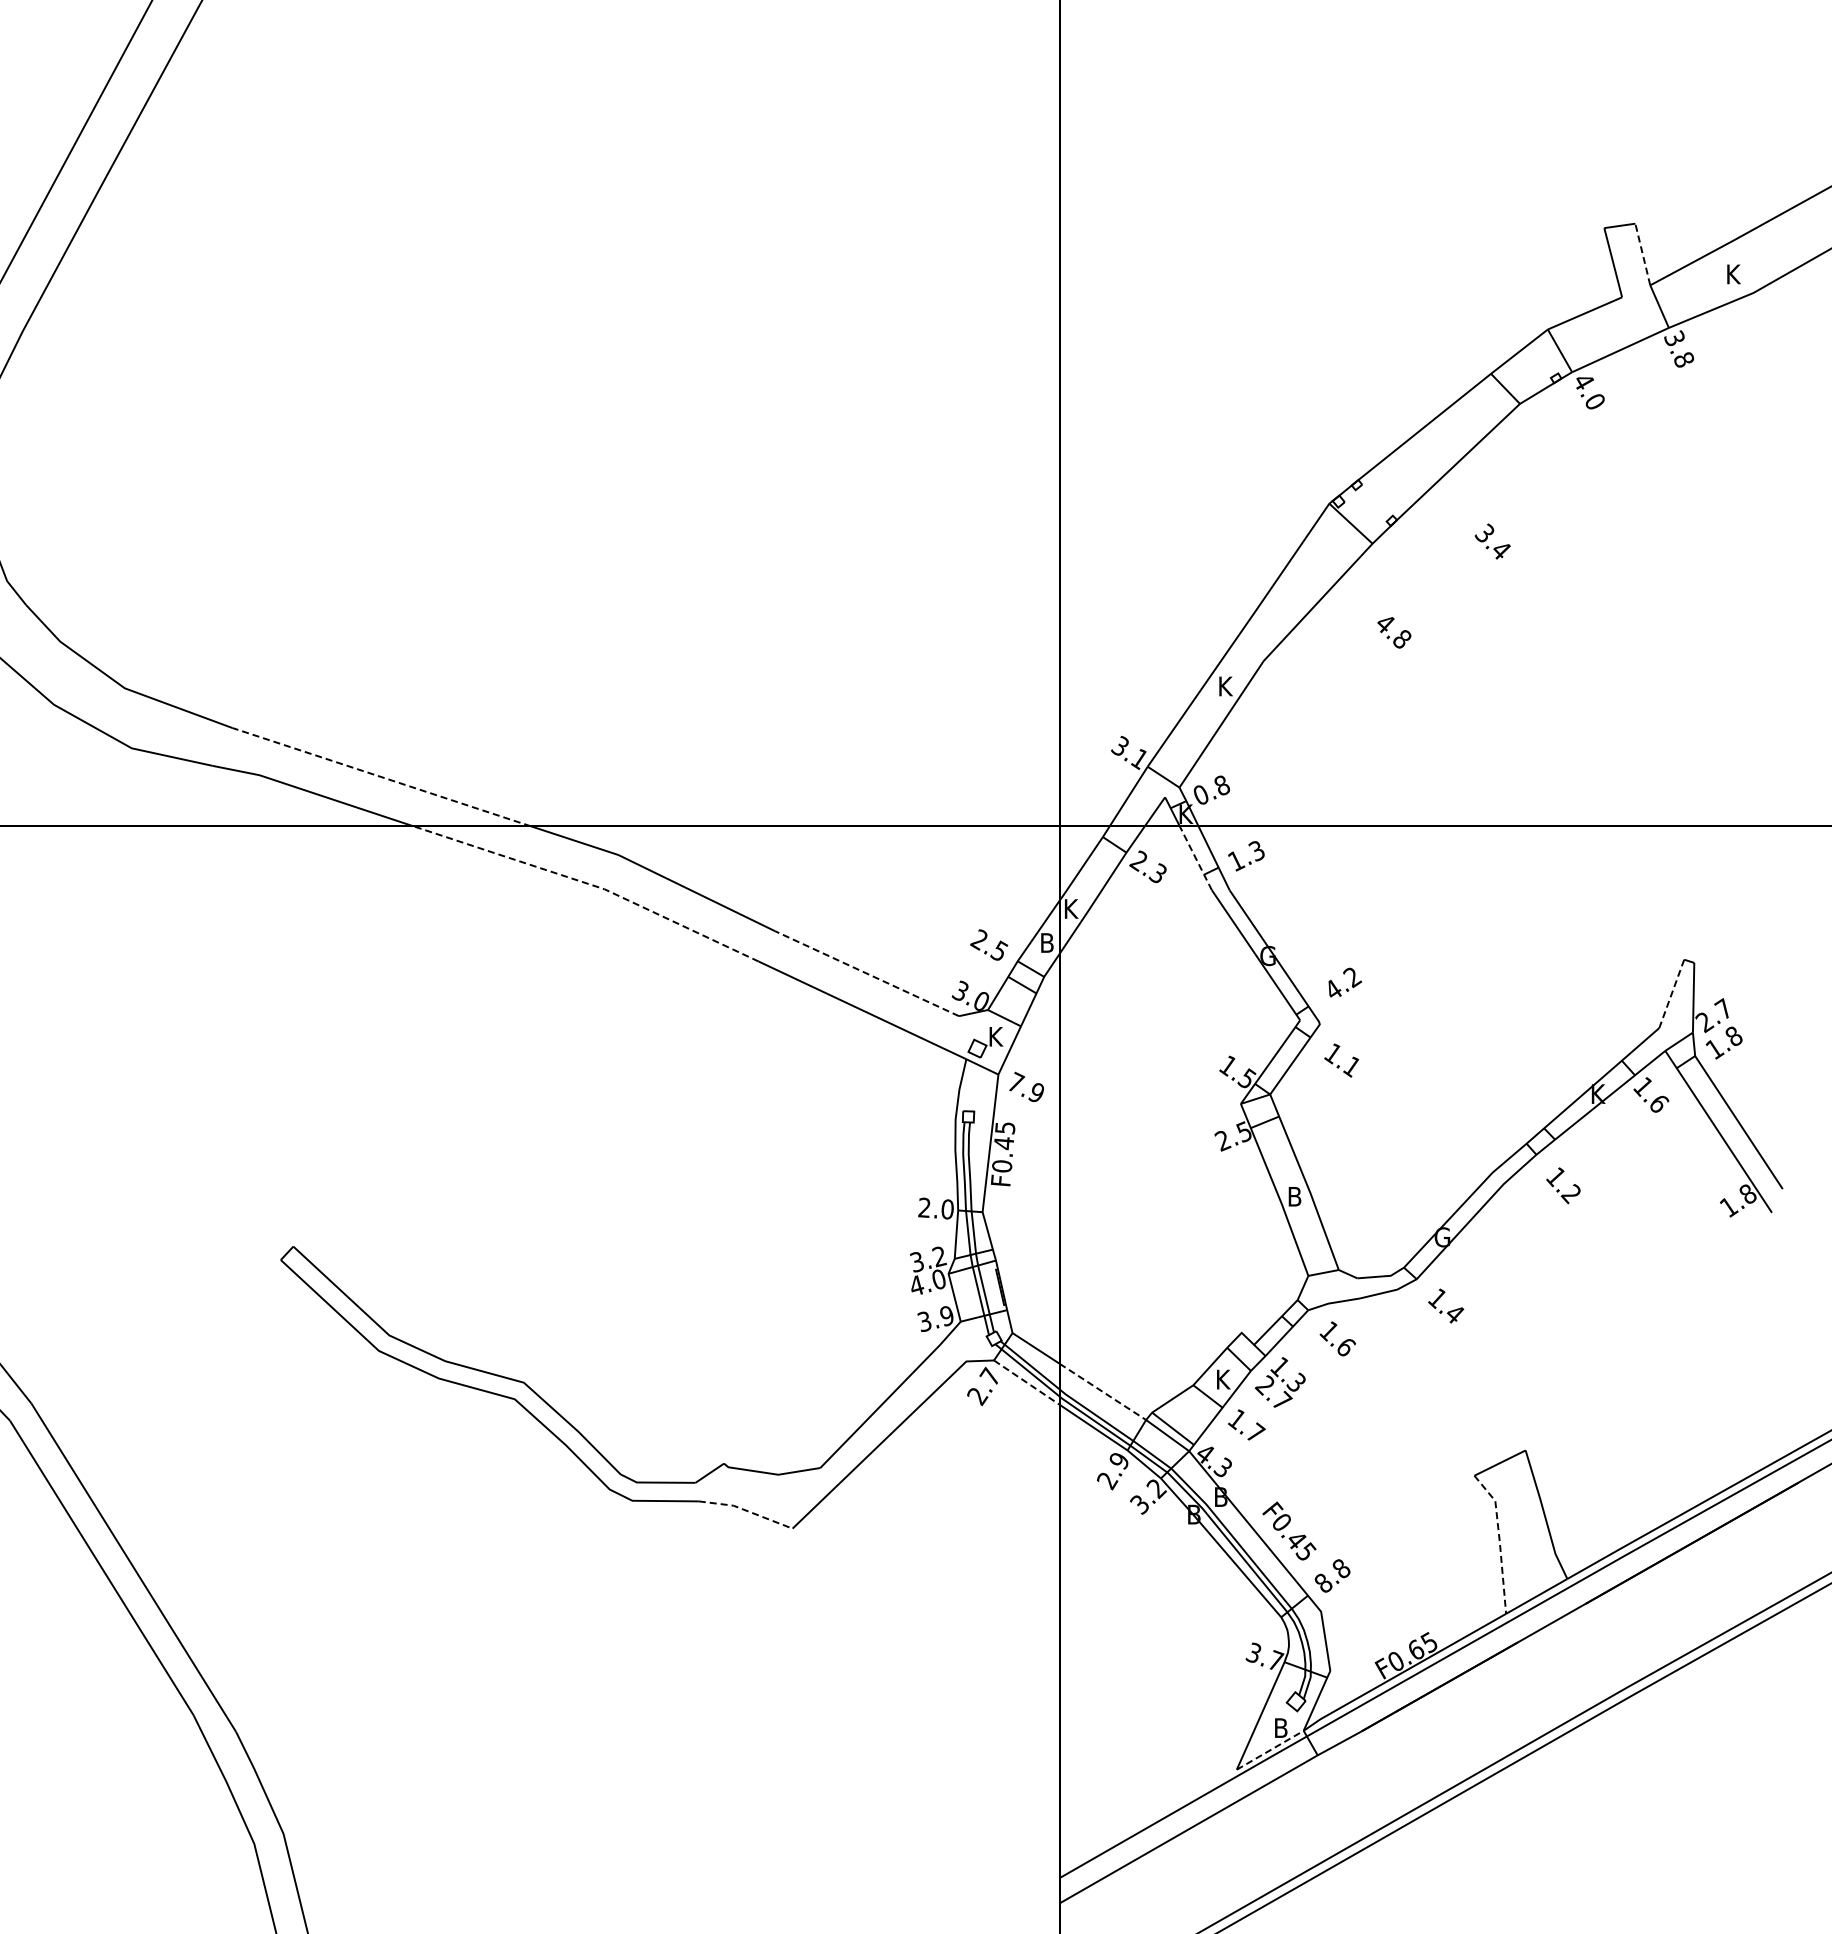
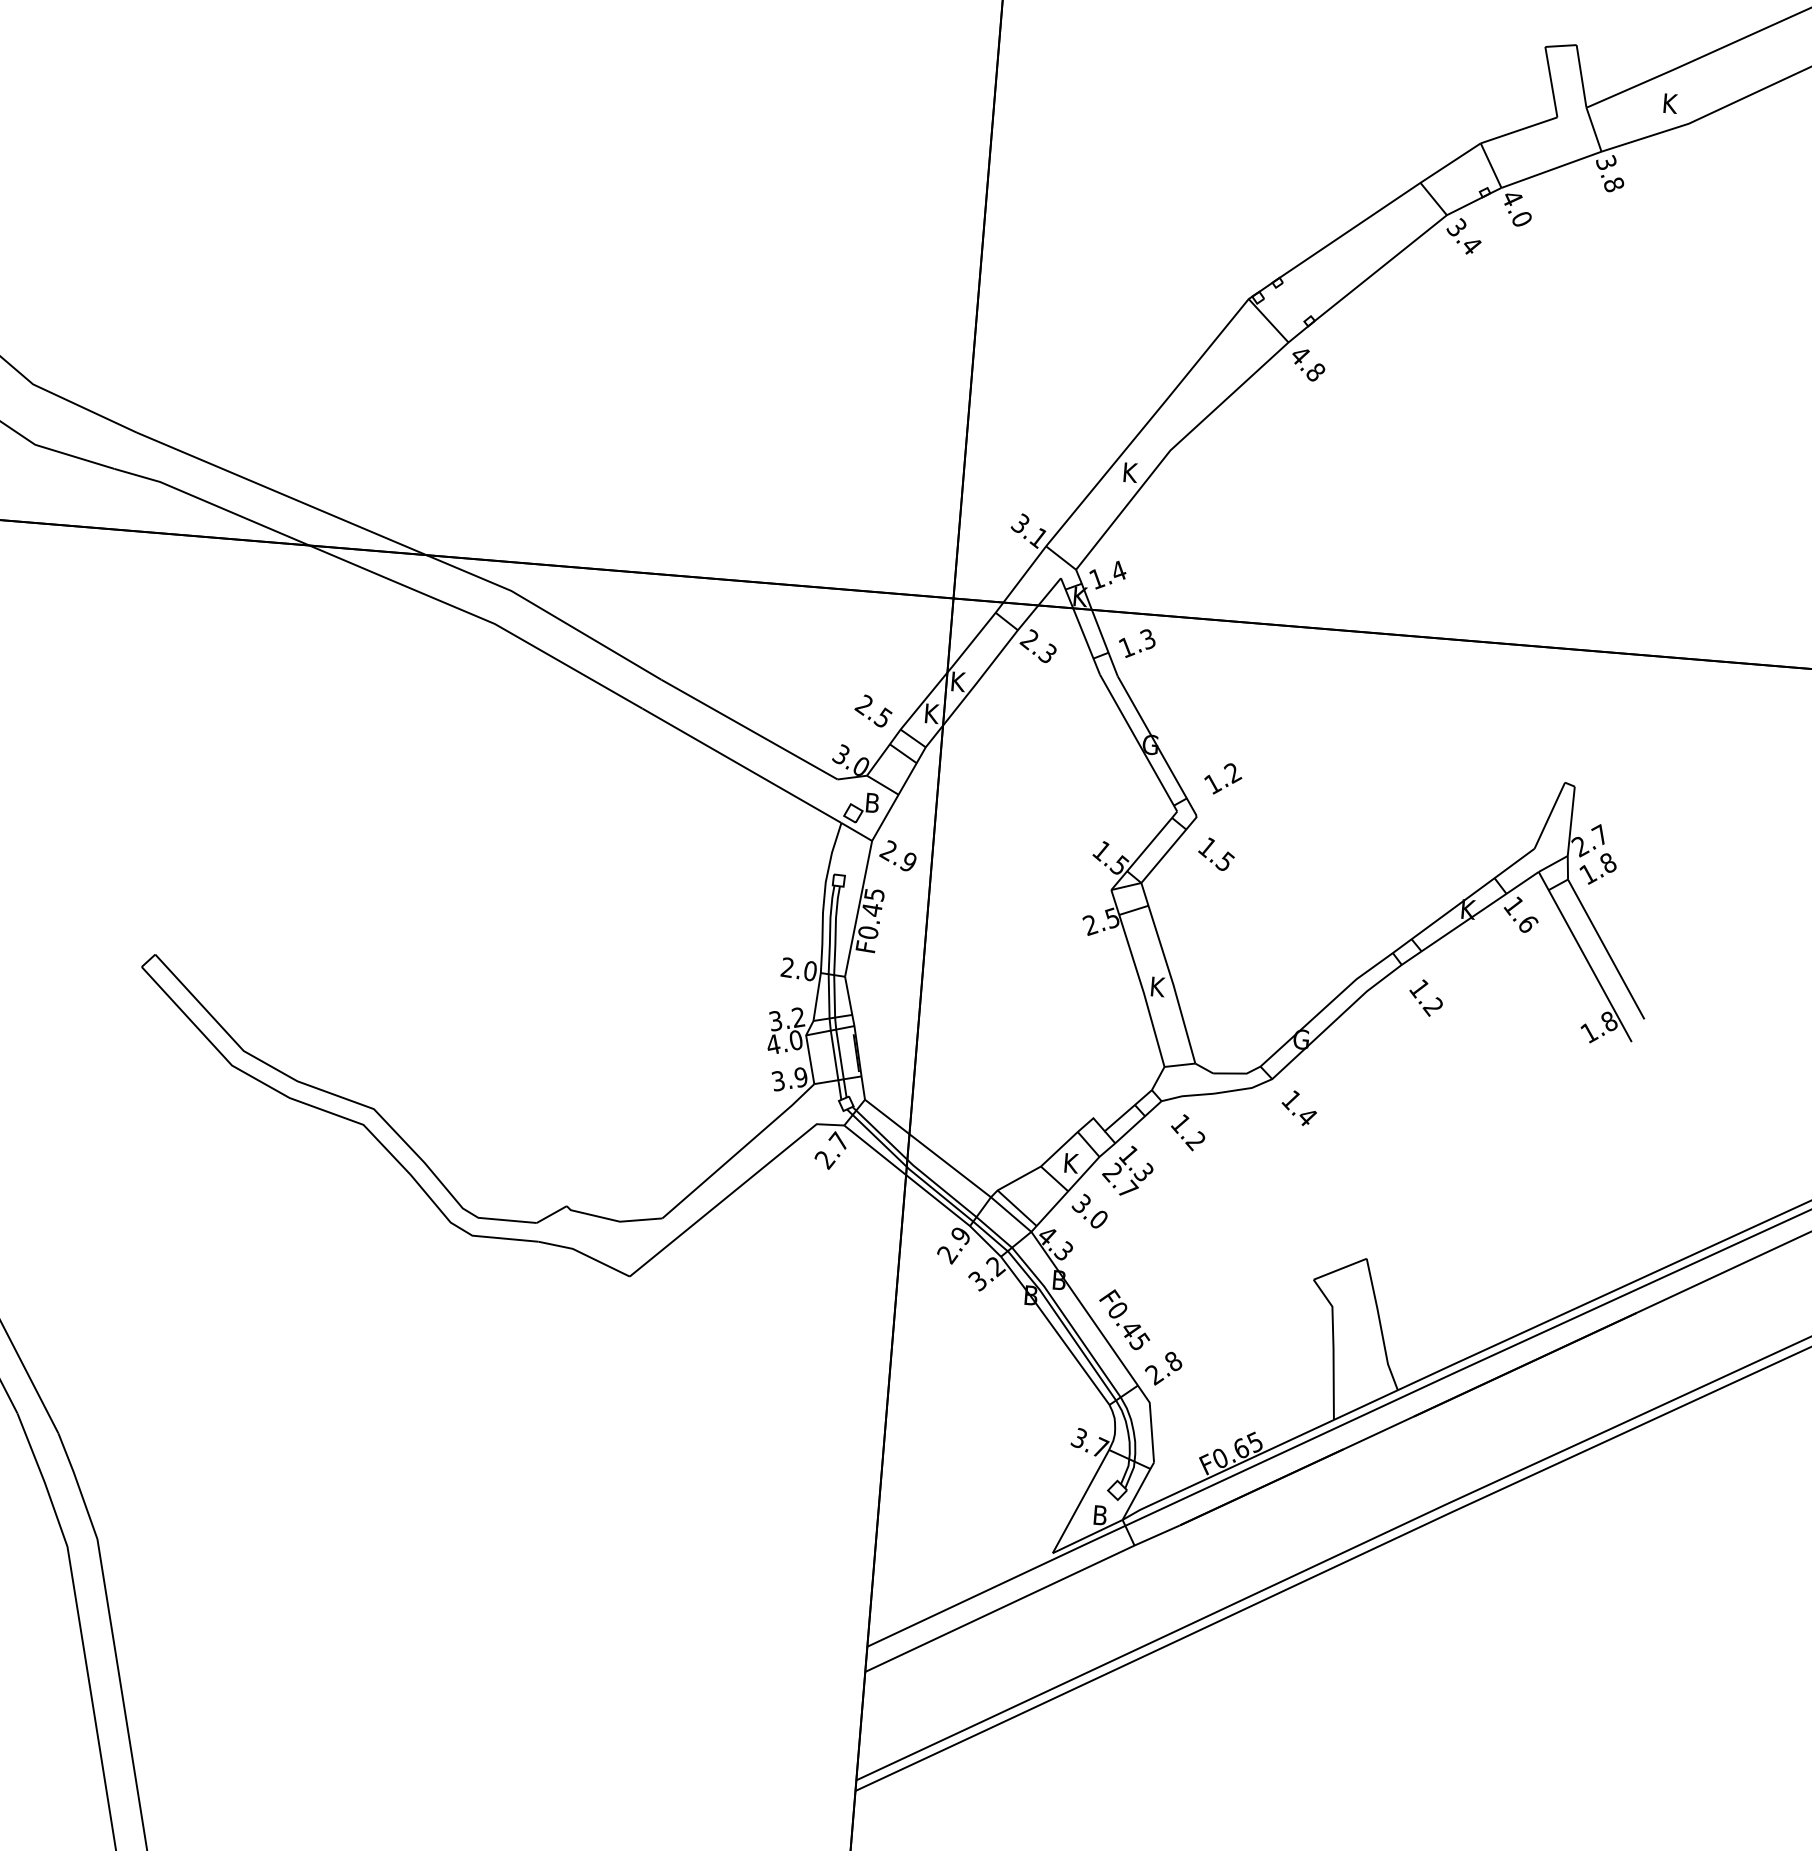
line: (1642, 254) -> (1581, 76), dashed -> solid
text: (1492, 541) -> (1463, 236), moved
text: (1394, 632) -> (1308, 365), moved
line: (382, 777) -> (282, 494), dashed -> solid
text: (1211, 790) -> (1107, 575), 0.8 -> 1.4
line: (1195, 858) -> (1086, 641), dashed -> solid
line: (589, 884) -> (480, 617), dashed -> solid
text: (1048, 942) -> (932, 713), B -> K
line: (866, 973) -> (748, 729), dashed -> solid
text: (1333, 989) -> (1213, 783), 4.2 -> 1.2
line: (1671, 994) -> (1549, 816), dashed -> solid
text: (997, 1036) -> (874, 802), K -> B
text: (1351, 1066) -> (1224, 861), 1.1 -> 1.5
text: (1015, 1082) -> (888, 850), 7.9 -> 2.9
text: (1296, 1196) -> (1159, 986), B -> K
text: (1345, 1347) -> (1195, 1141), 1.6 -> 1.2
line: (1026, 1382) -> (874, 1150), dashed -> solid
line: (1102, 1391) -> (949, 1165), dashed -> solid
text: (1246, 1425) -> (1090, 1210), 1.7 -> 3.0
line: (746, 1510) -> (585, 1254), dashed -> solid
line: (1499, 1541) -> (1333, 1347), dashed -> solid
text: (1323, 1583) -> (1154, 1374), 8.8 -> 2.8
line: (1270, 1750) -> (1087, 1536), dashed -> solid

